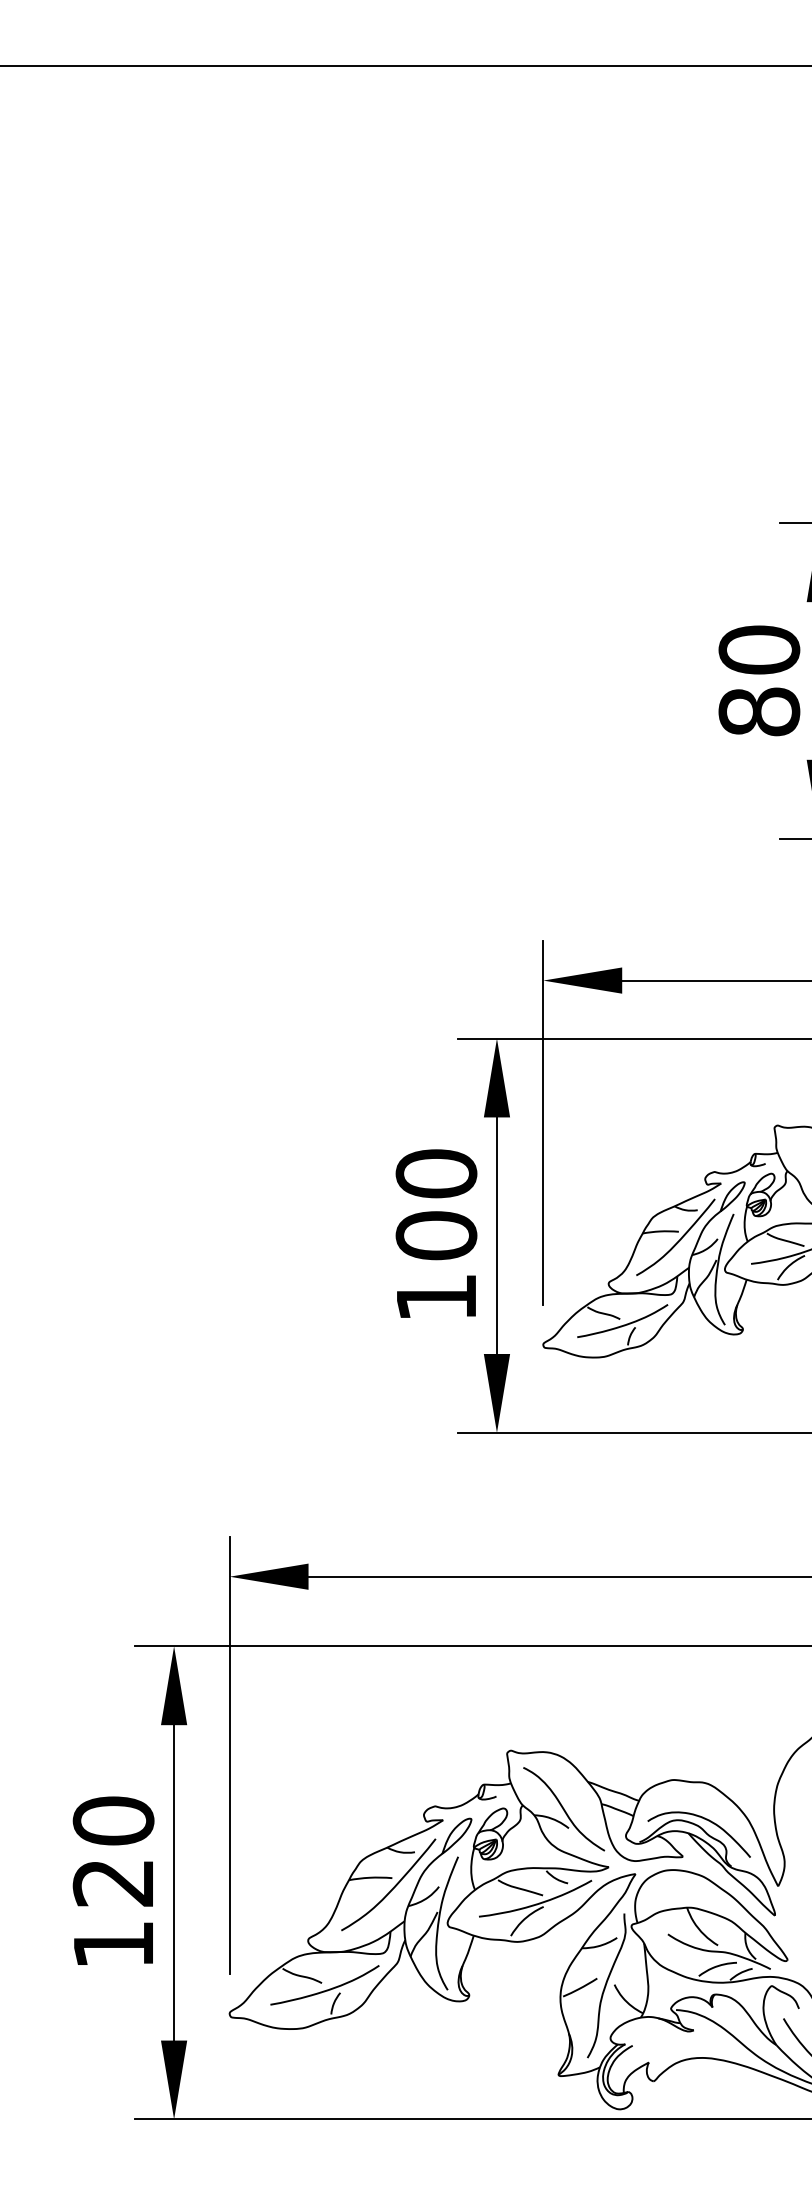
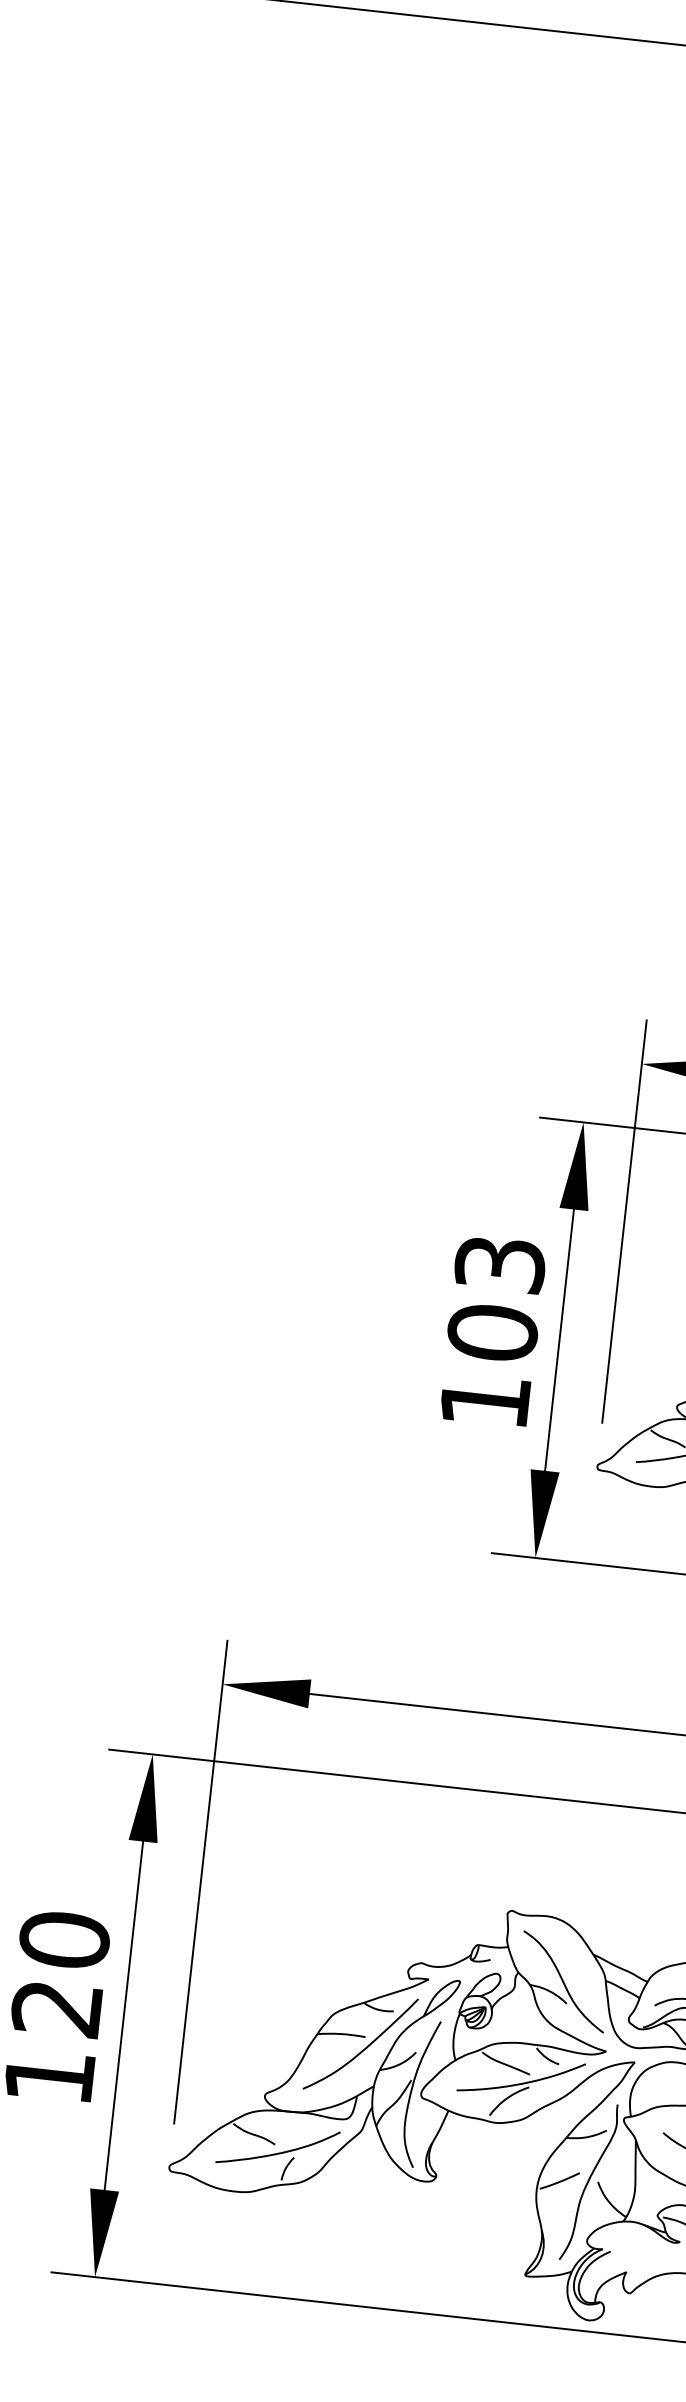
text: (436, 1173) -> (500, 1264), 100 -> 103

